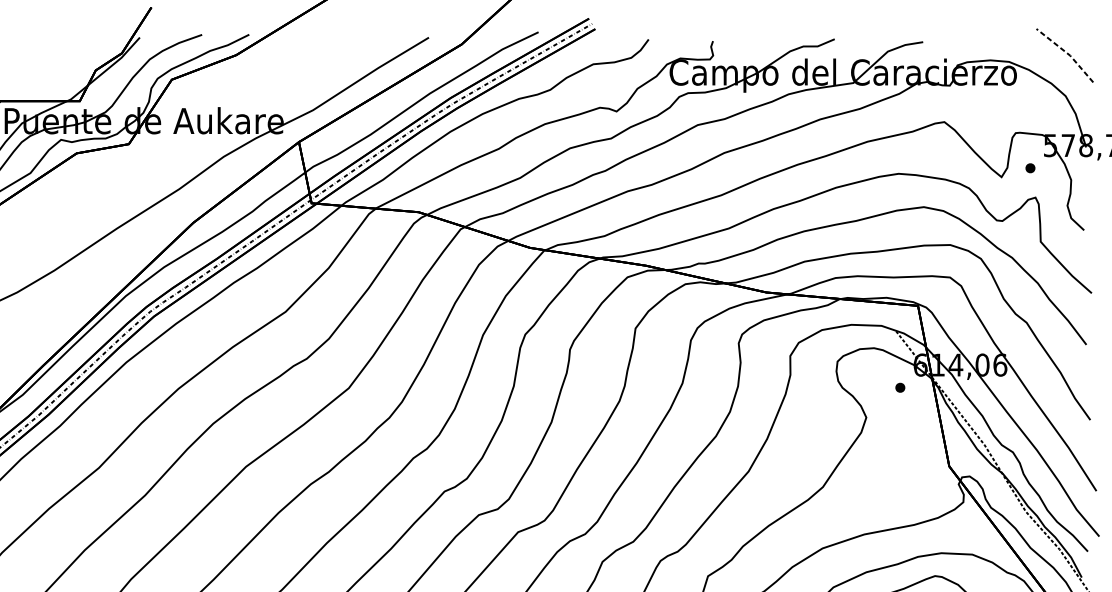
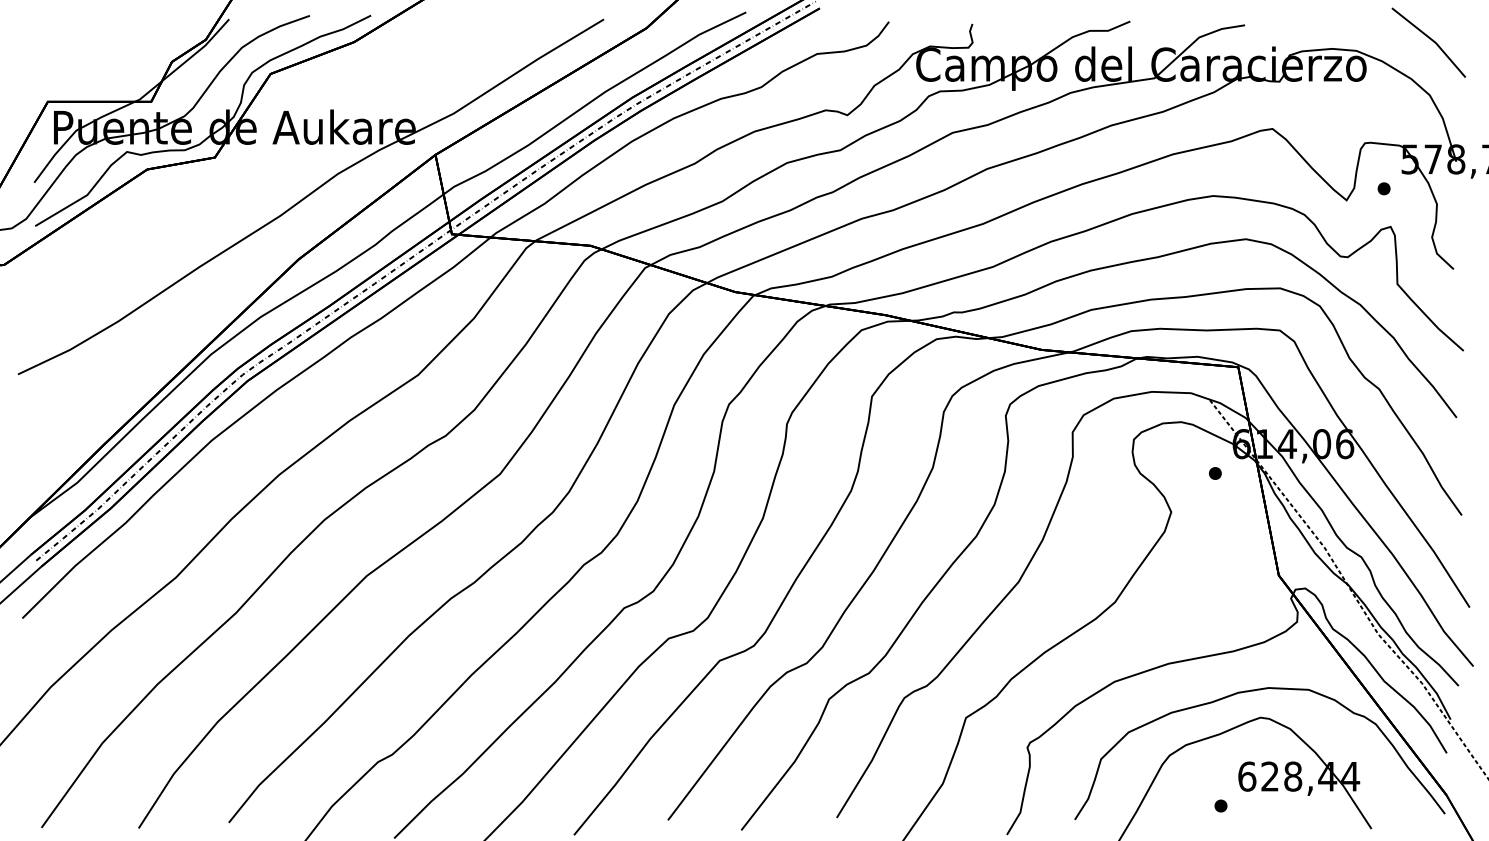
line: (1067, 53) -> (1431, 39), dashed -> solid

